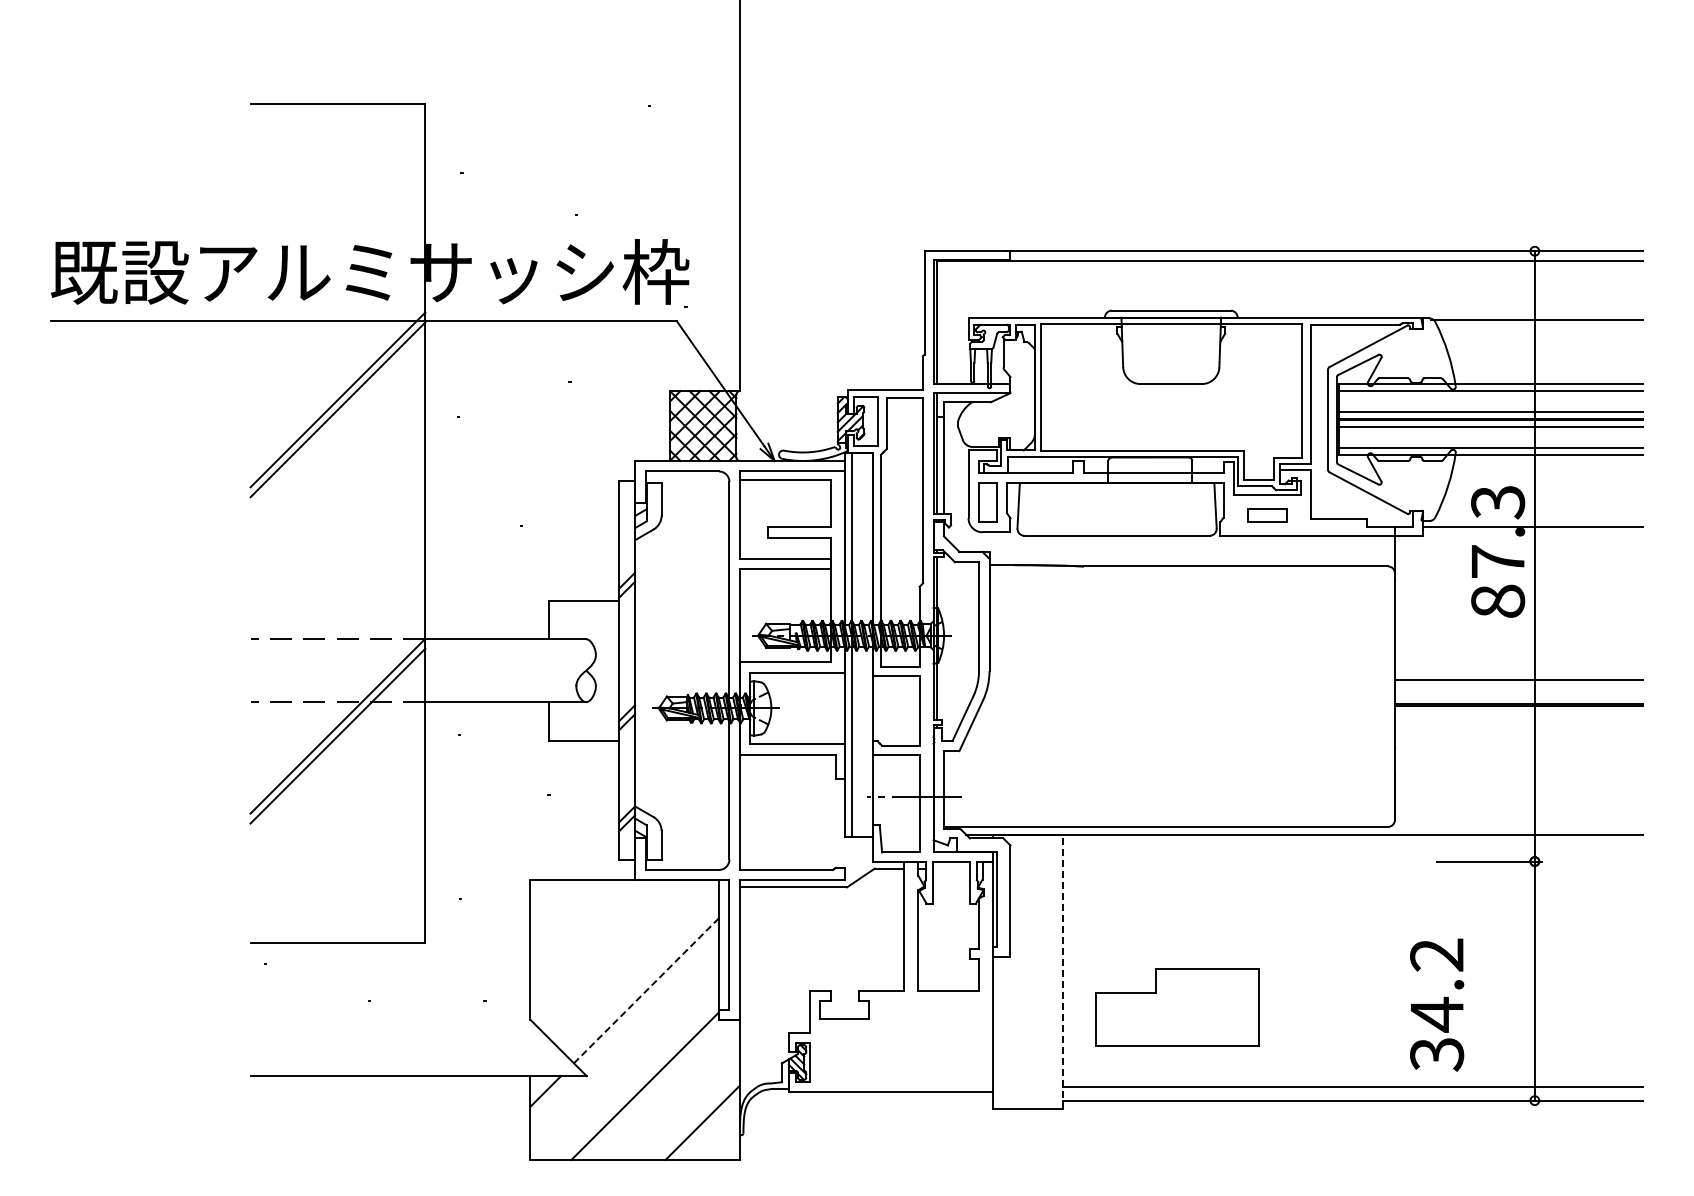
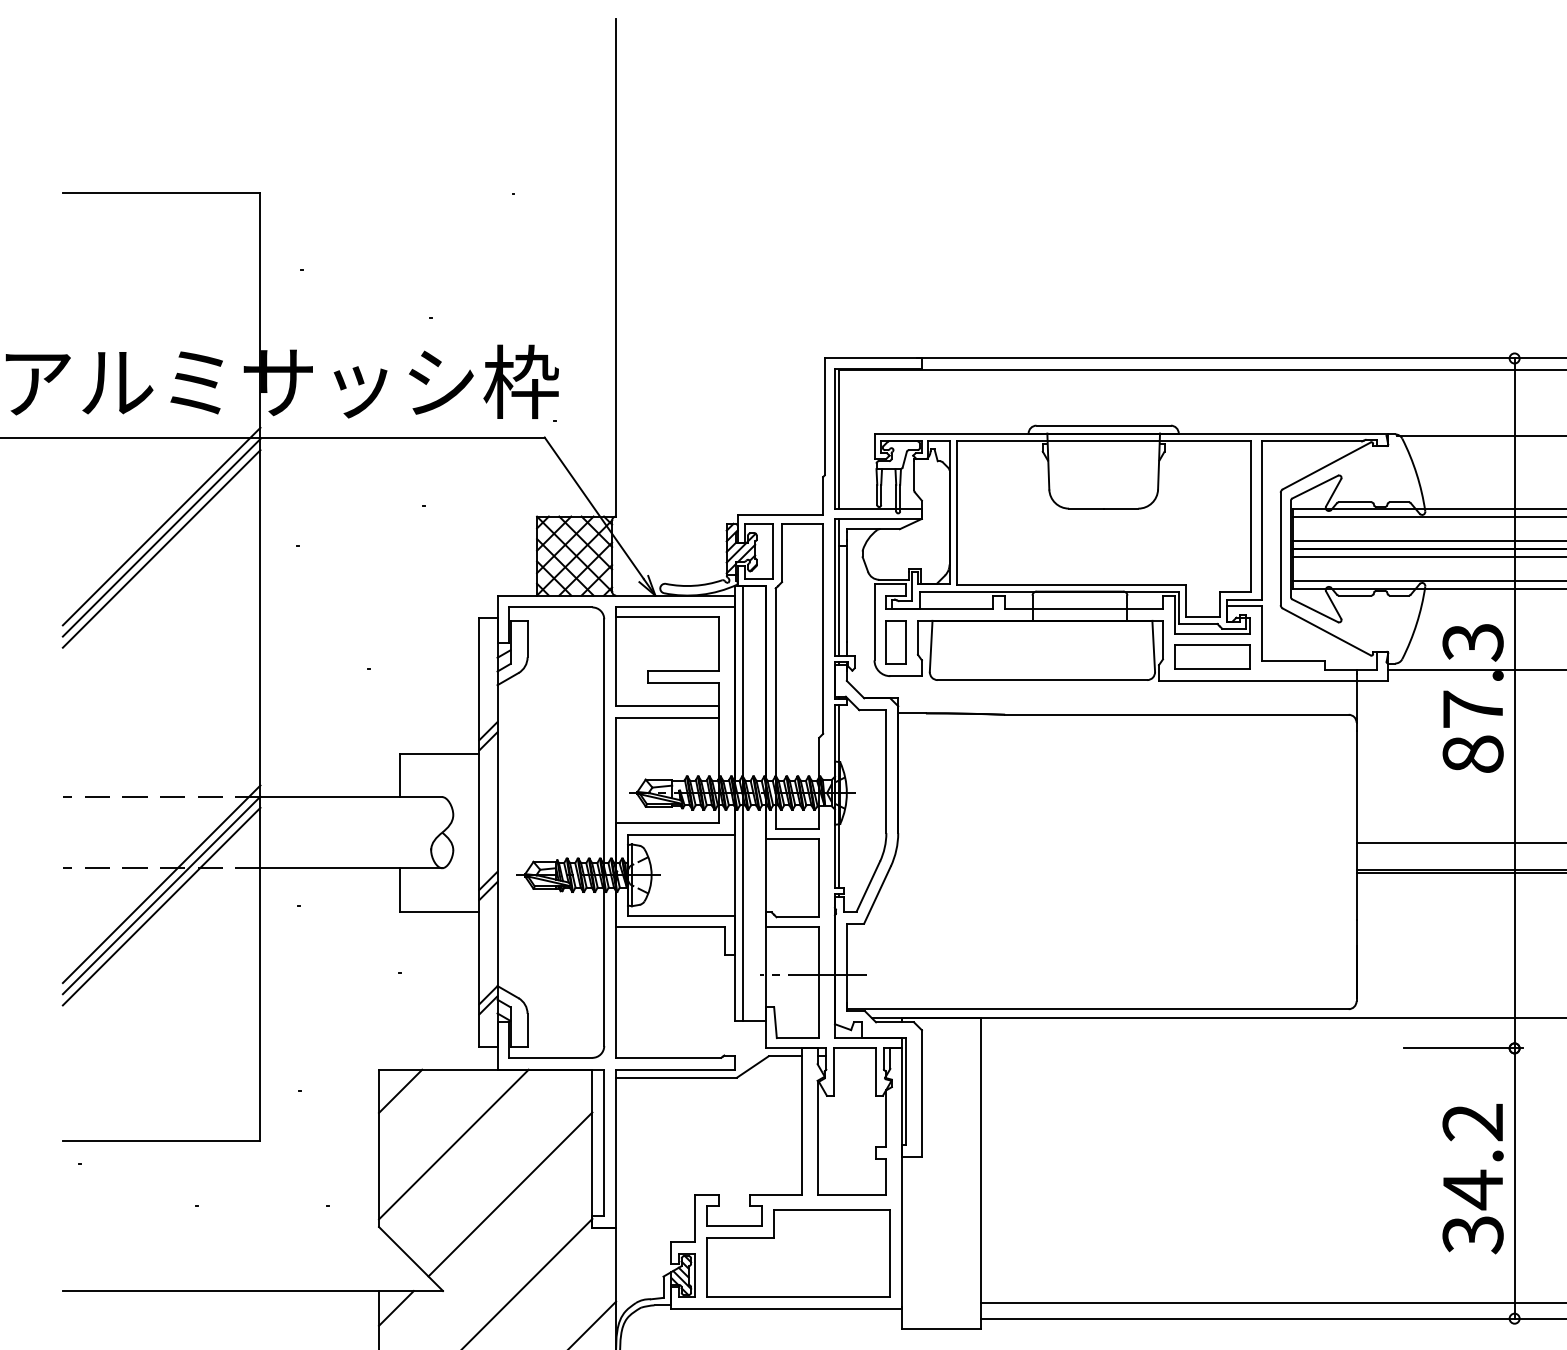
line: (337, 419) -> (161, 548), added
part: (1267, 515) -> (1212, 657), size x1.67
line: (337, 715) -> (161, 883), added
line: (549, 899) -> (400, 1091), added
line: (596, 946) -> (453, 1144), added
line: (1062, 971) -> (980, 1172), dashed -> solid
line: (646, 990) -> (510, 1194), dashed -> solid
text: (1437, 1004) -> (1473, 1178), moved
part: (1177, 1007) -> (798, 1254), moved

